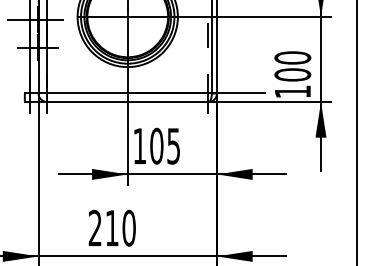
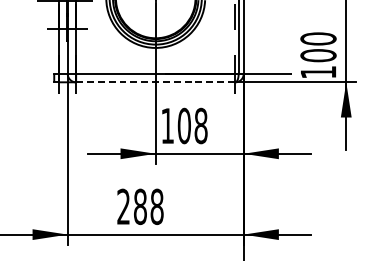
line: (127, 101) -> (155, 81), solid -> dashed
text: (173, 145) -> (200, 125), 105 -> 108
text: (120, 227) -> (148, 206), 210 -> 288

